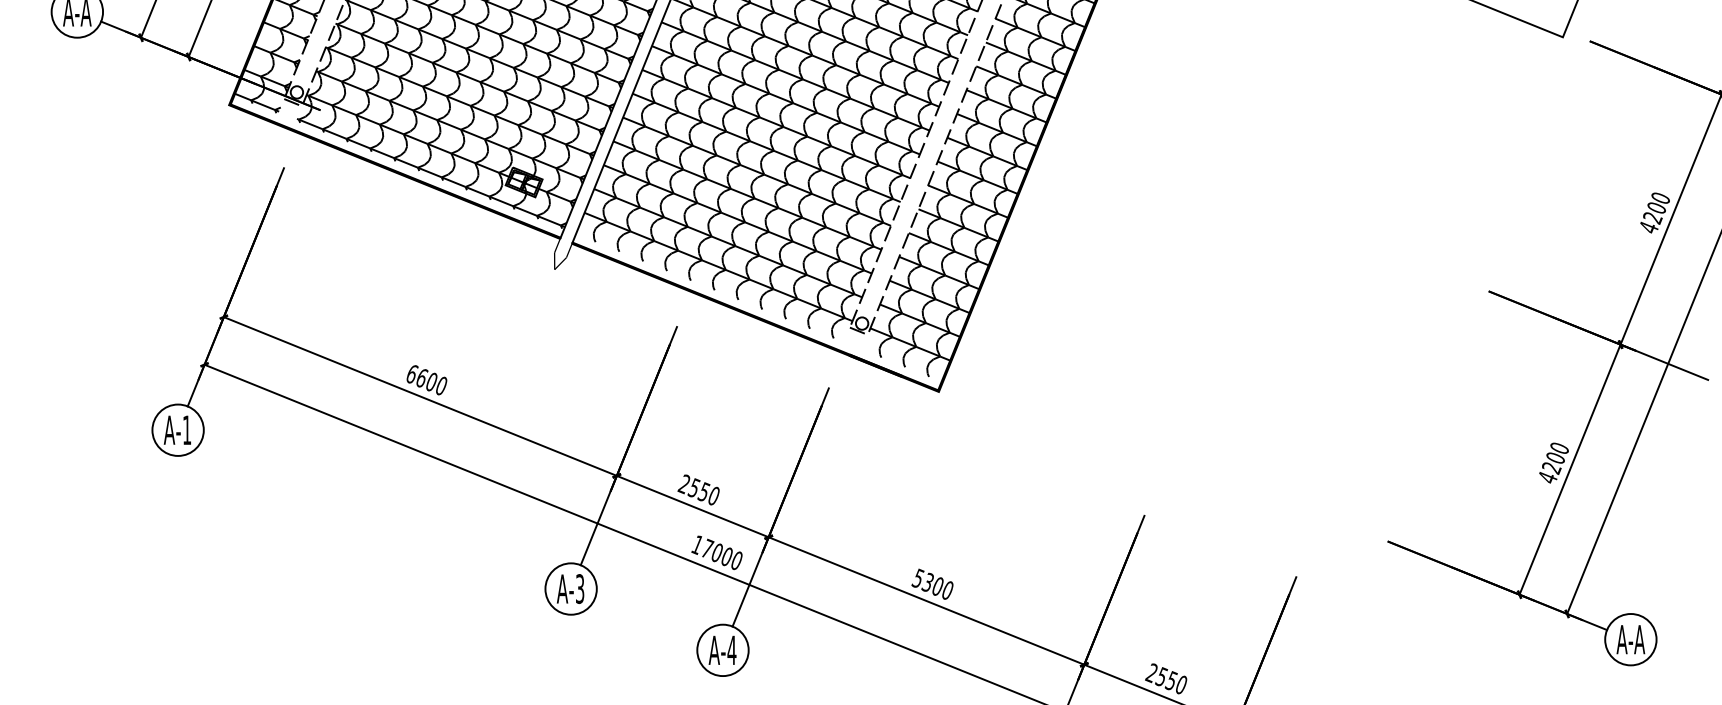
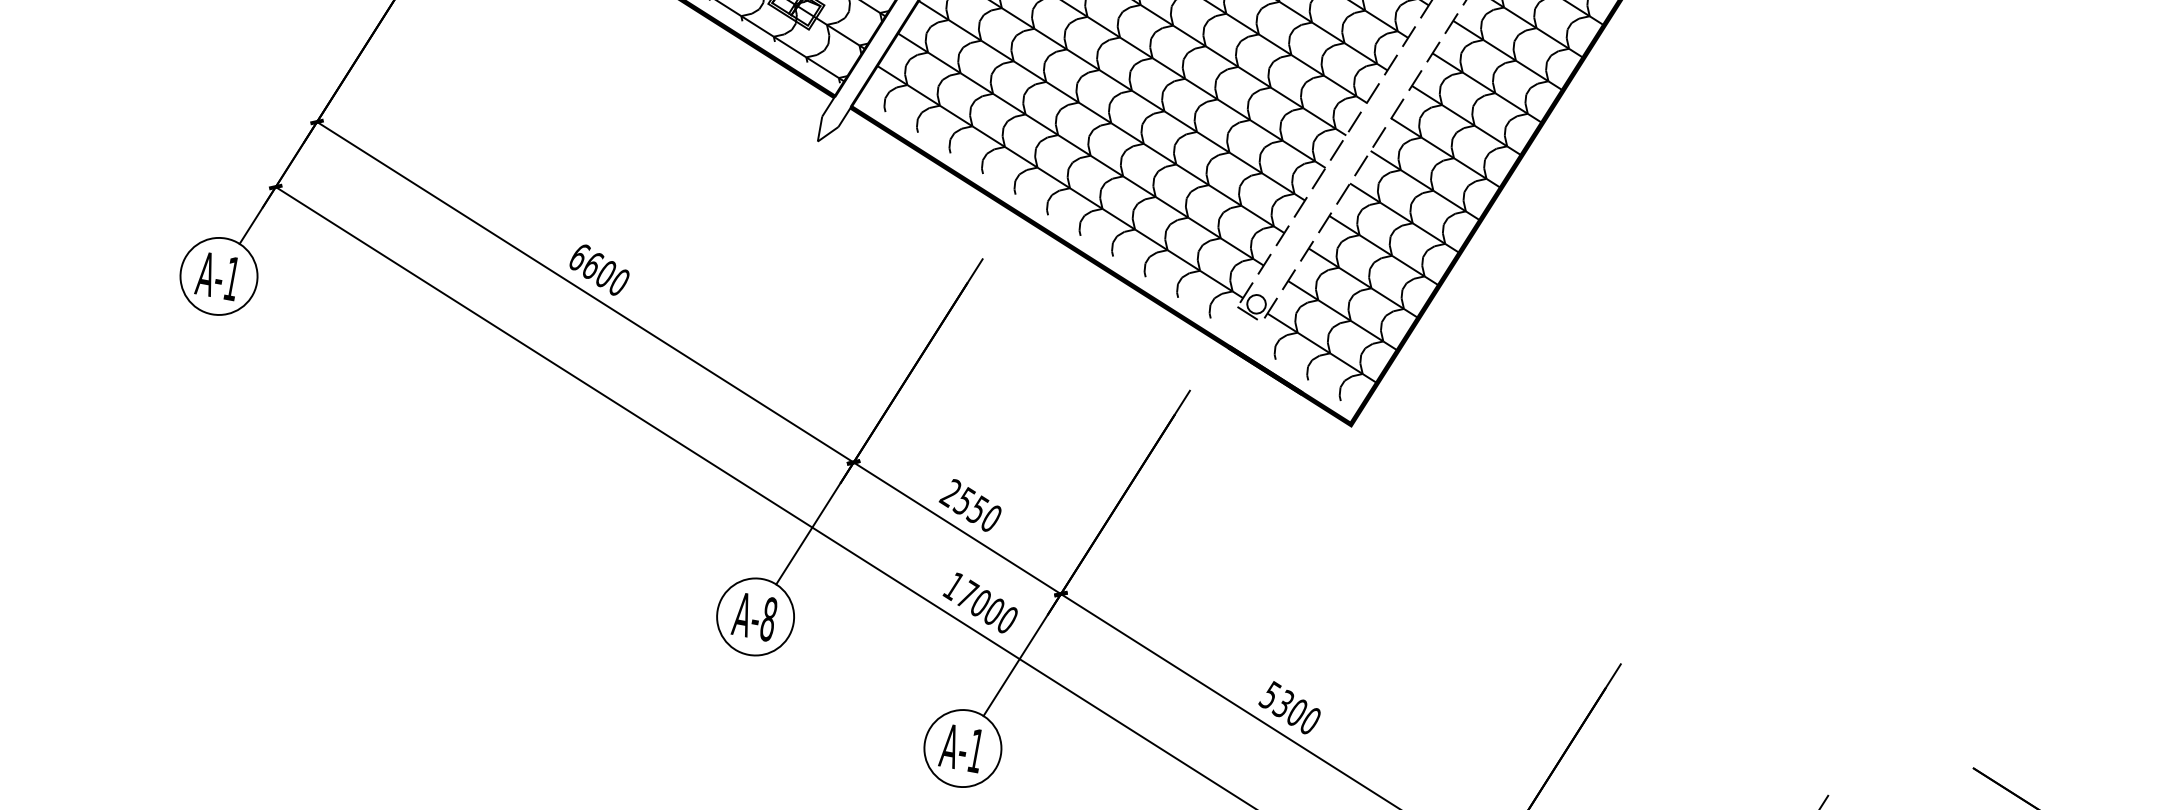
text: (579, 588) -> (768, 618), A-3 -> A-8
text: (731, 649) -> (975, 749), A-4 -> A-1

